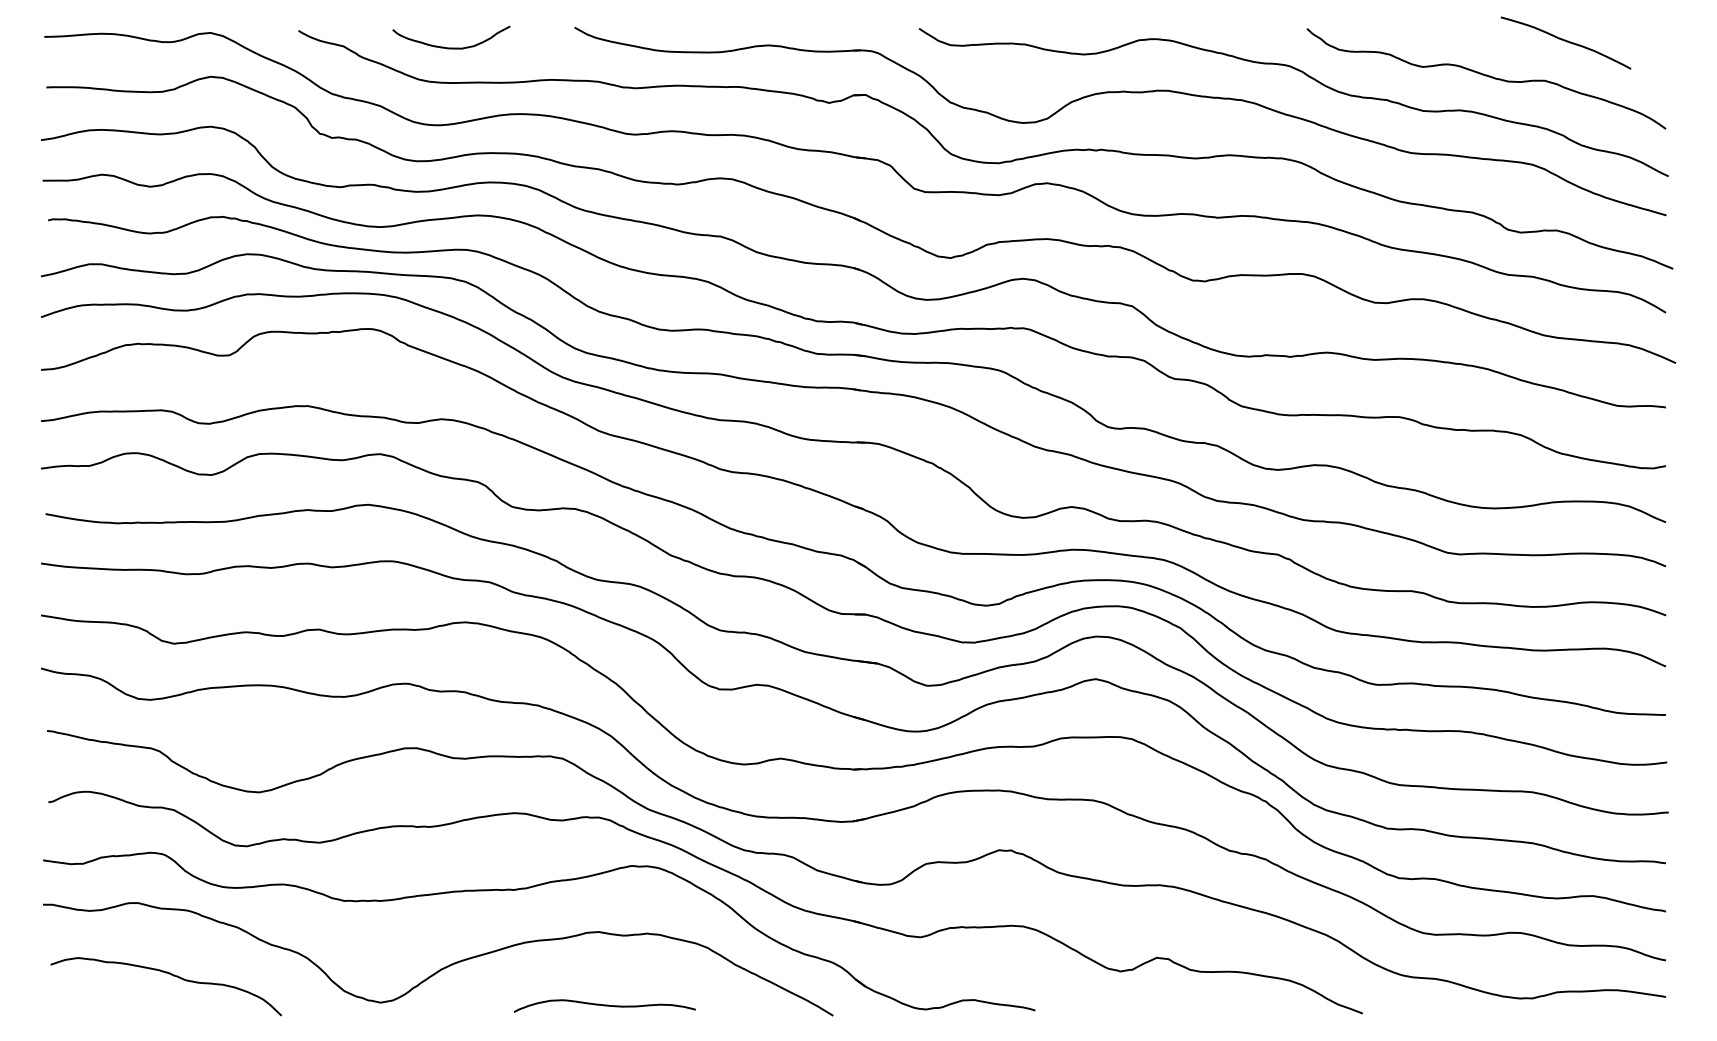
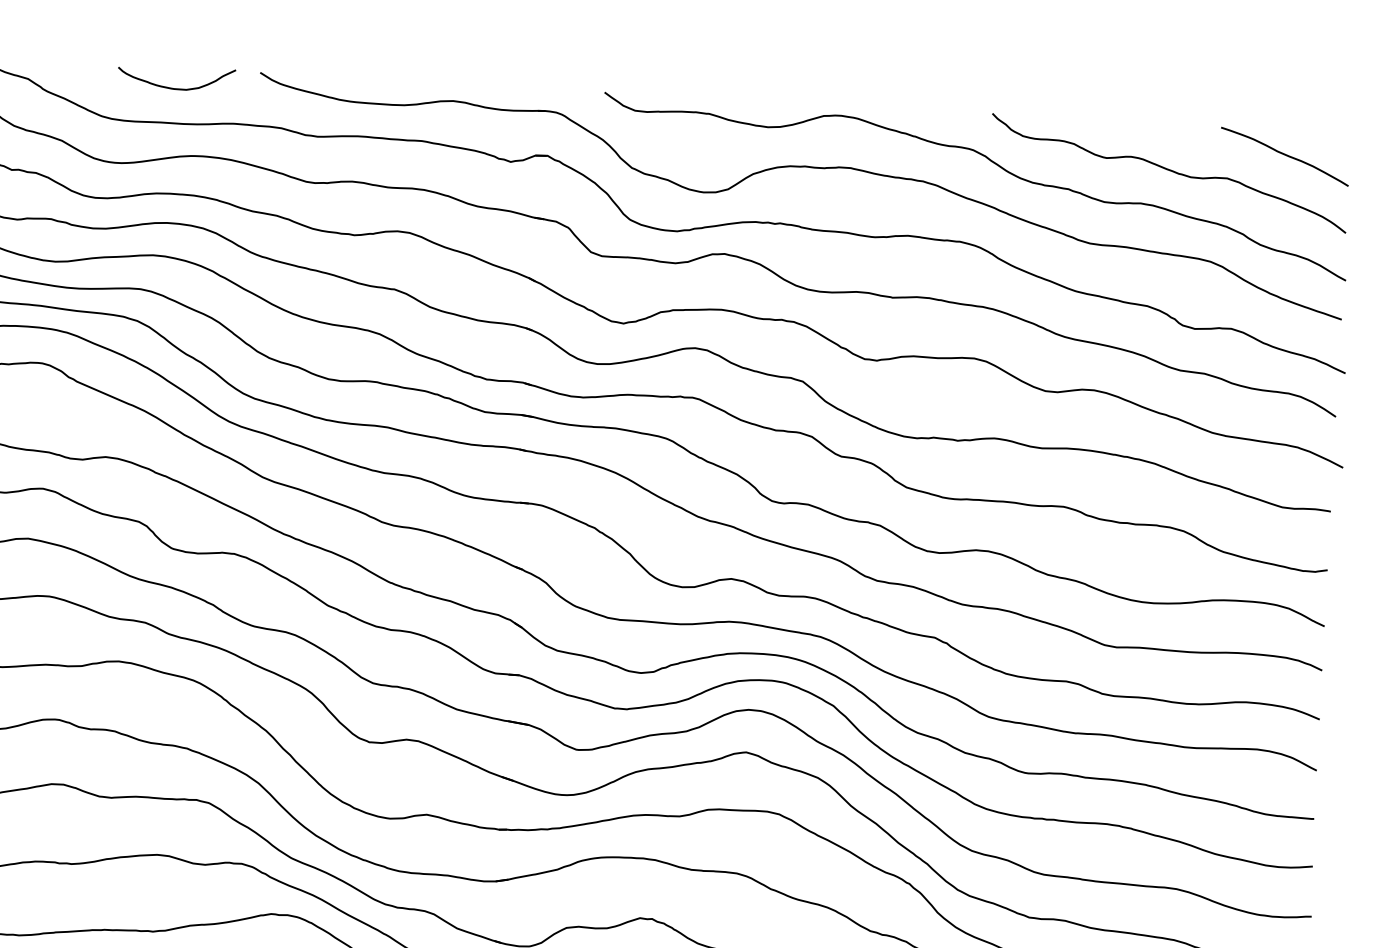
curve: (1565, 41) -> (1284, 155), moved
curve: (451, 47) -> (176, 88), moved

